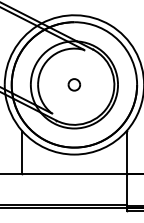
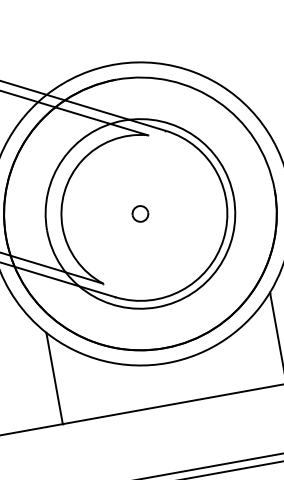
part: (74, 84) -> (140, 213), size x0.62

